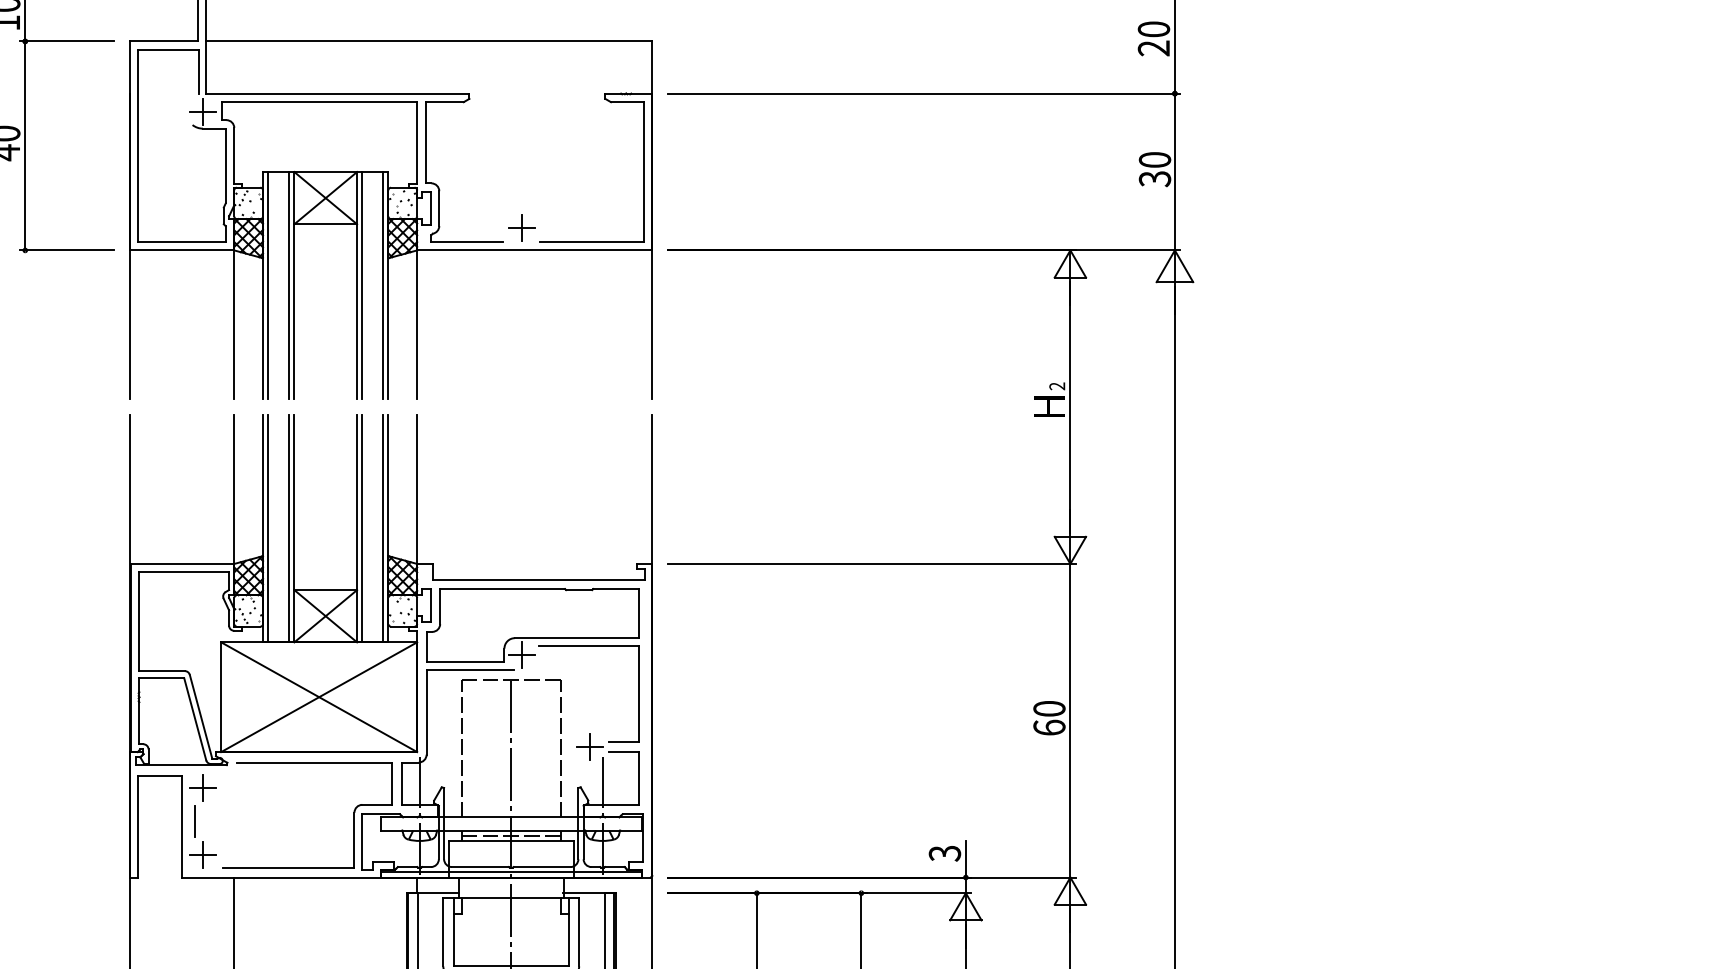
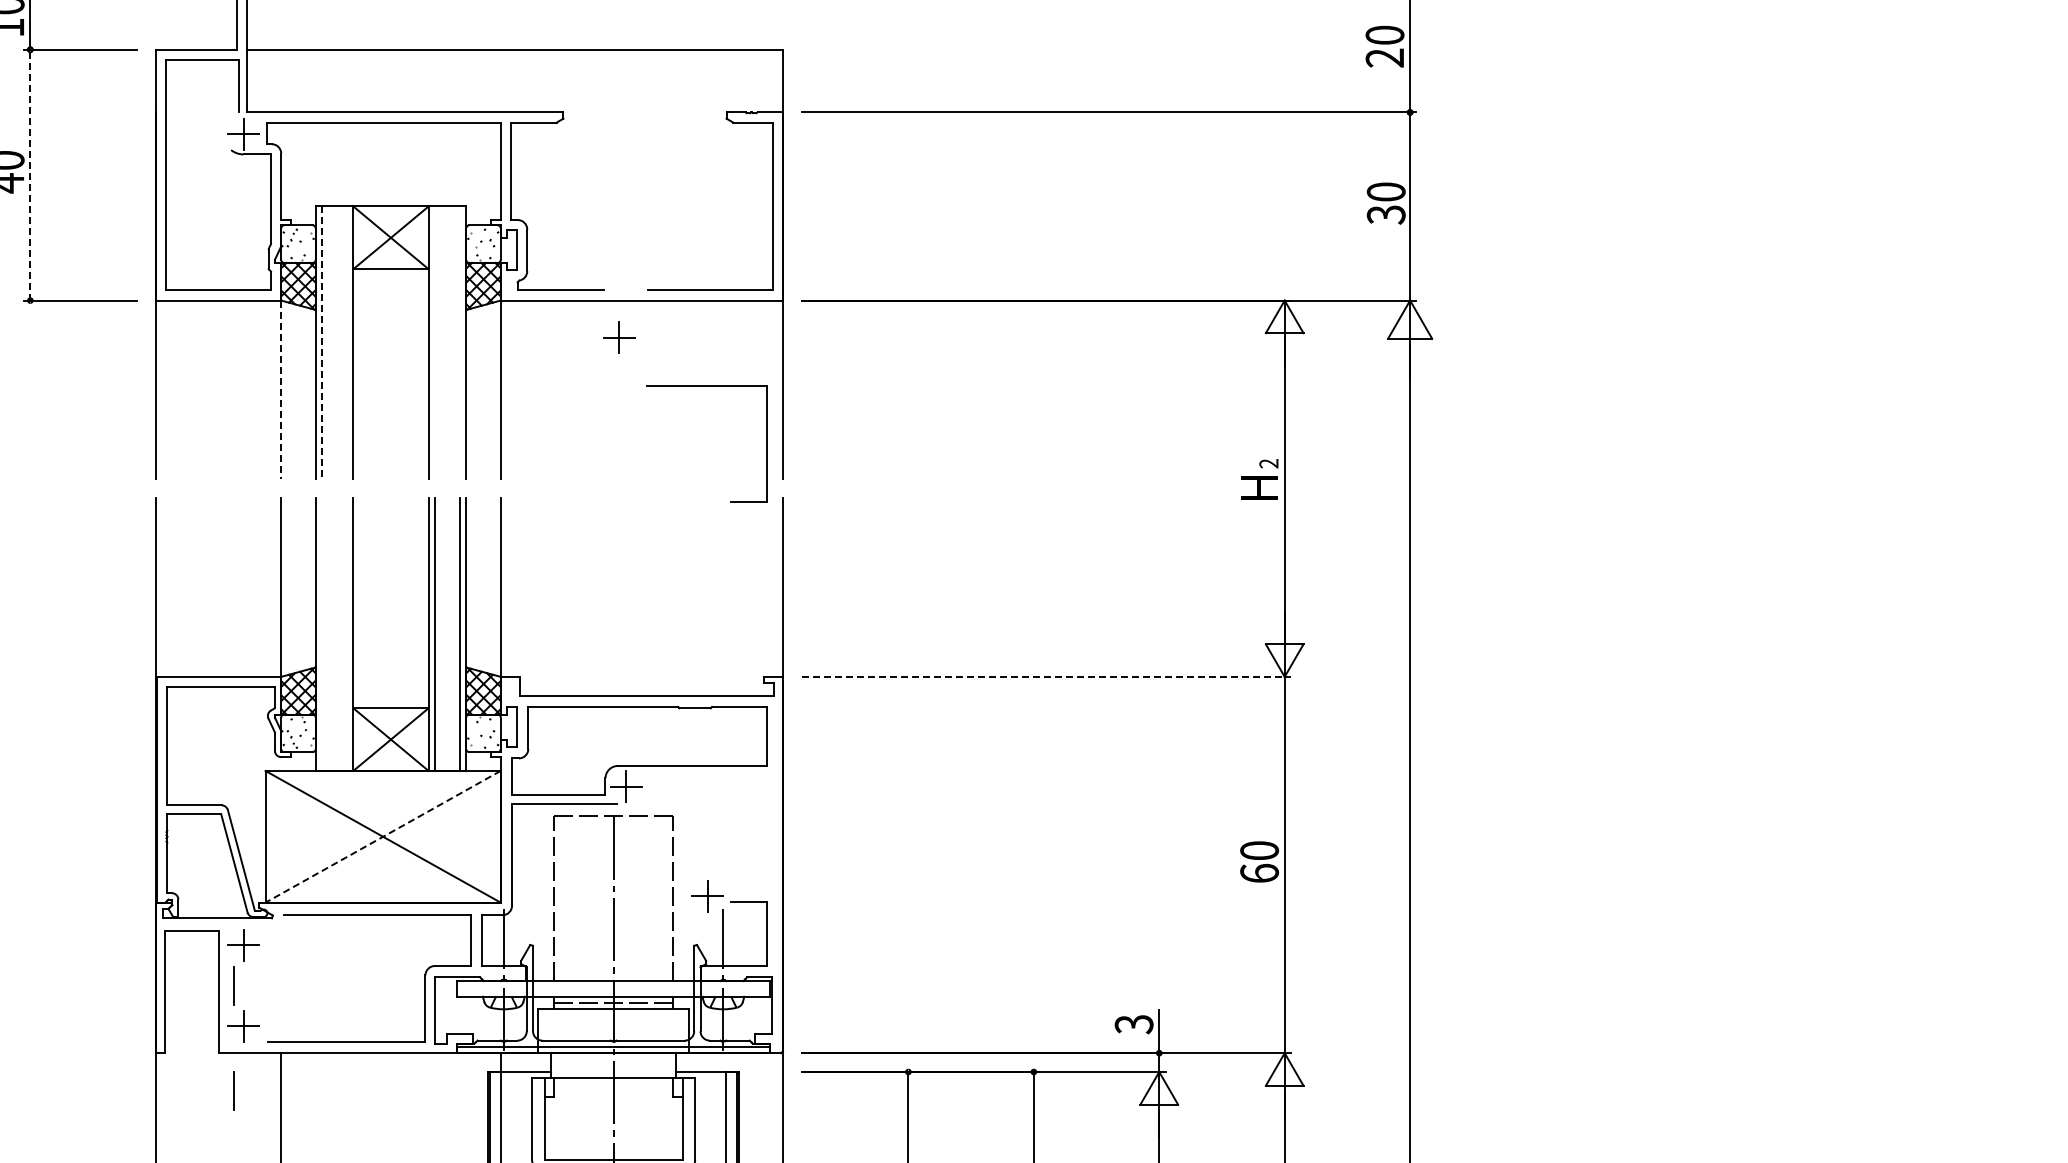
line: (25, 145) -> (30, 174), solid -> dashed
part: (521, 227) -> (619, 337), moved
line: (289, 285) -> (347, 342), removed
line: (361, 285) -> (434, 342), removed
line: (382, 285) -> (459, 342), removed
line: (268, 286) -> (322, 343), solid -> dashed
line: (234, 325) -> (281, 390), solid -> dashed
line: (268, 528) -> (322, 634), removed
line: (289, 528) -> (347, 634), removed
line: (871, 563) -> (1046, 676), solid -> dashed
part: (588, 646) -> (706, 386), moved
line: (319, 696) -> (383, 836), solid -> dashed
line: (194, 908) -> (233, 1090), added

